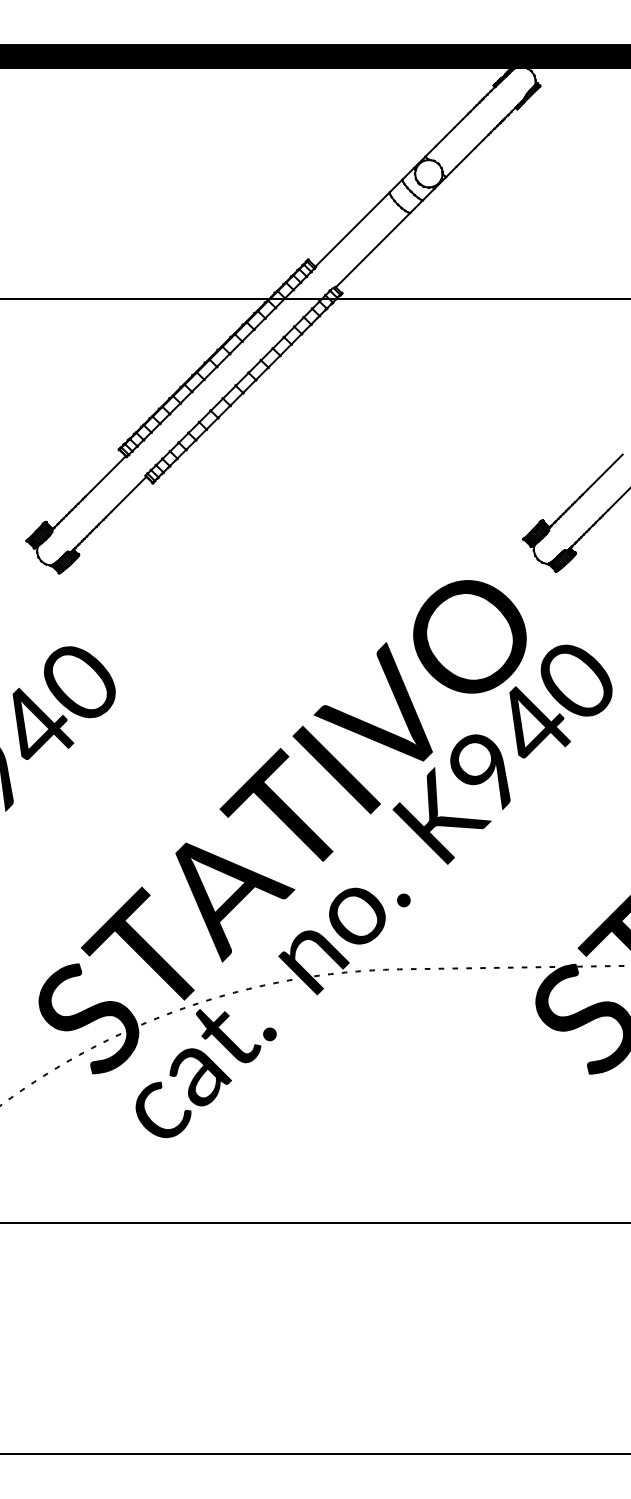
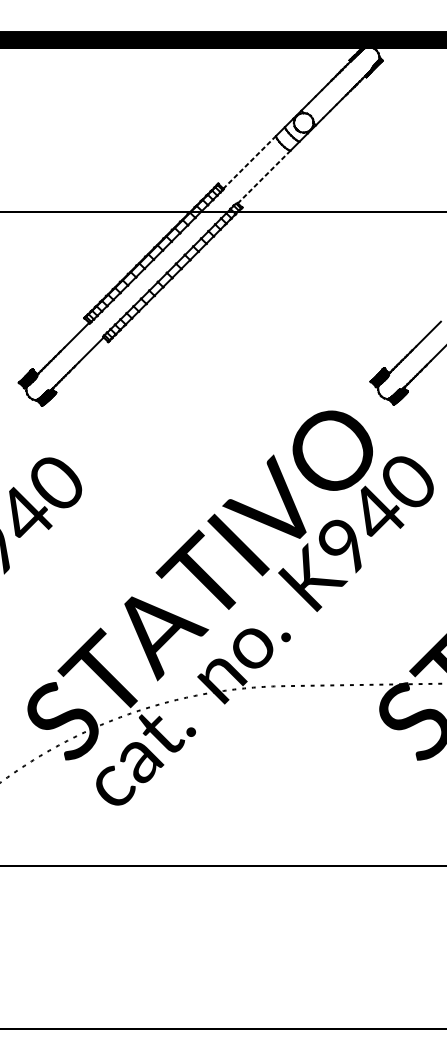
line: (352, 229) -> (249, 162), solid -> dashed
line: (373, 250) -> (264, 177), solid -> dashed

